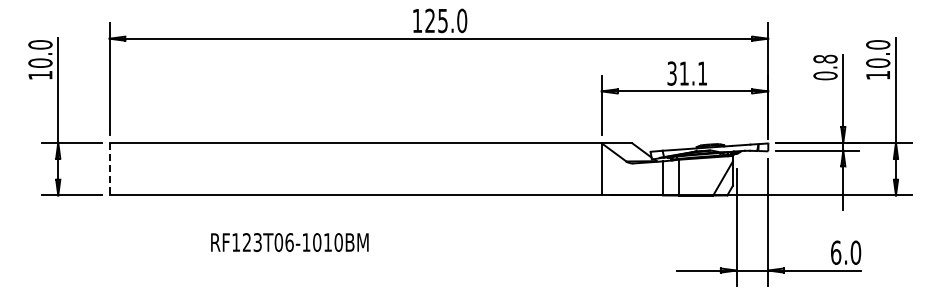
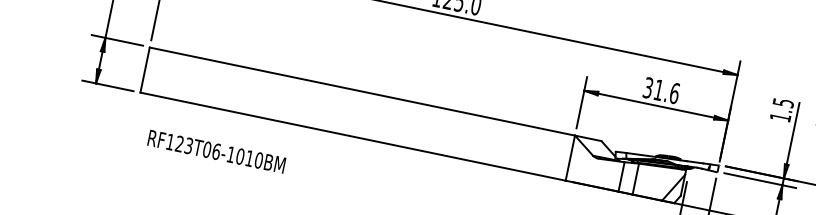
text: (825, 67) -> (781, 110), 0.8 -> 1.5
text: (702, 73) -> (674, 93), 31.1 -> 31.6
line: (109, 169) -> (144, 70), dashed -> solid
text: (289, 242) -> (216, 151), moved

